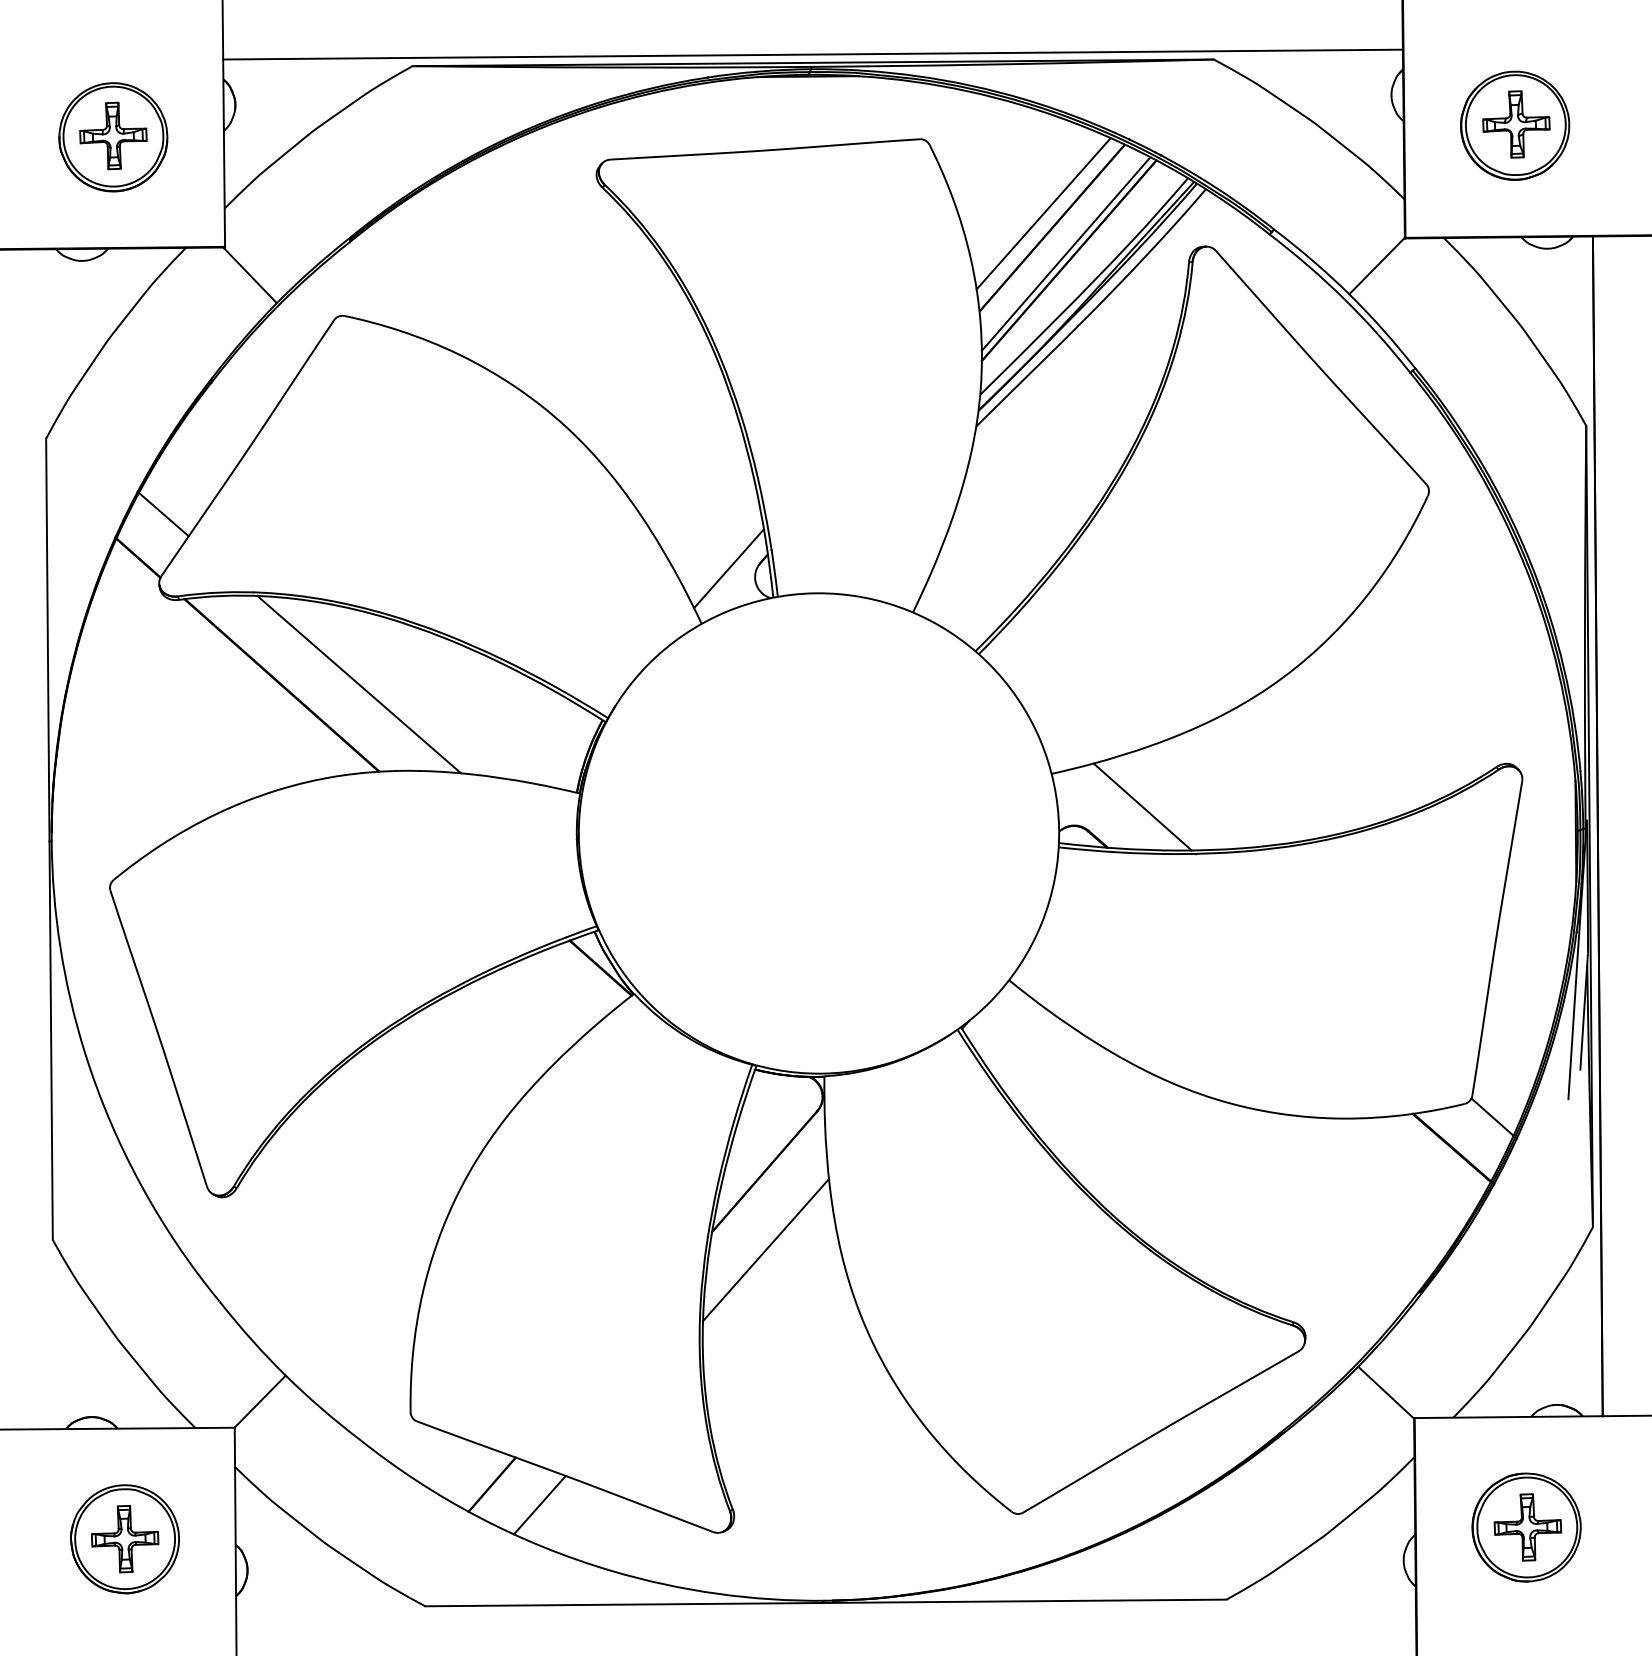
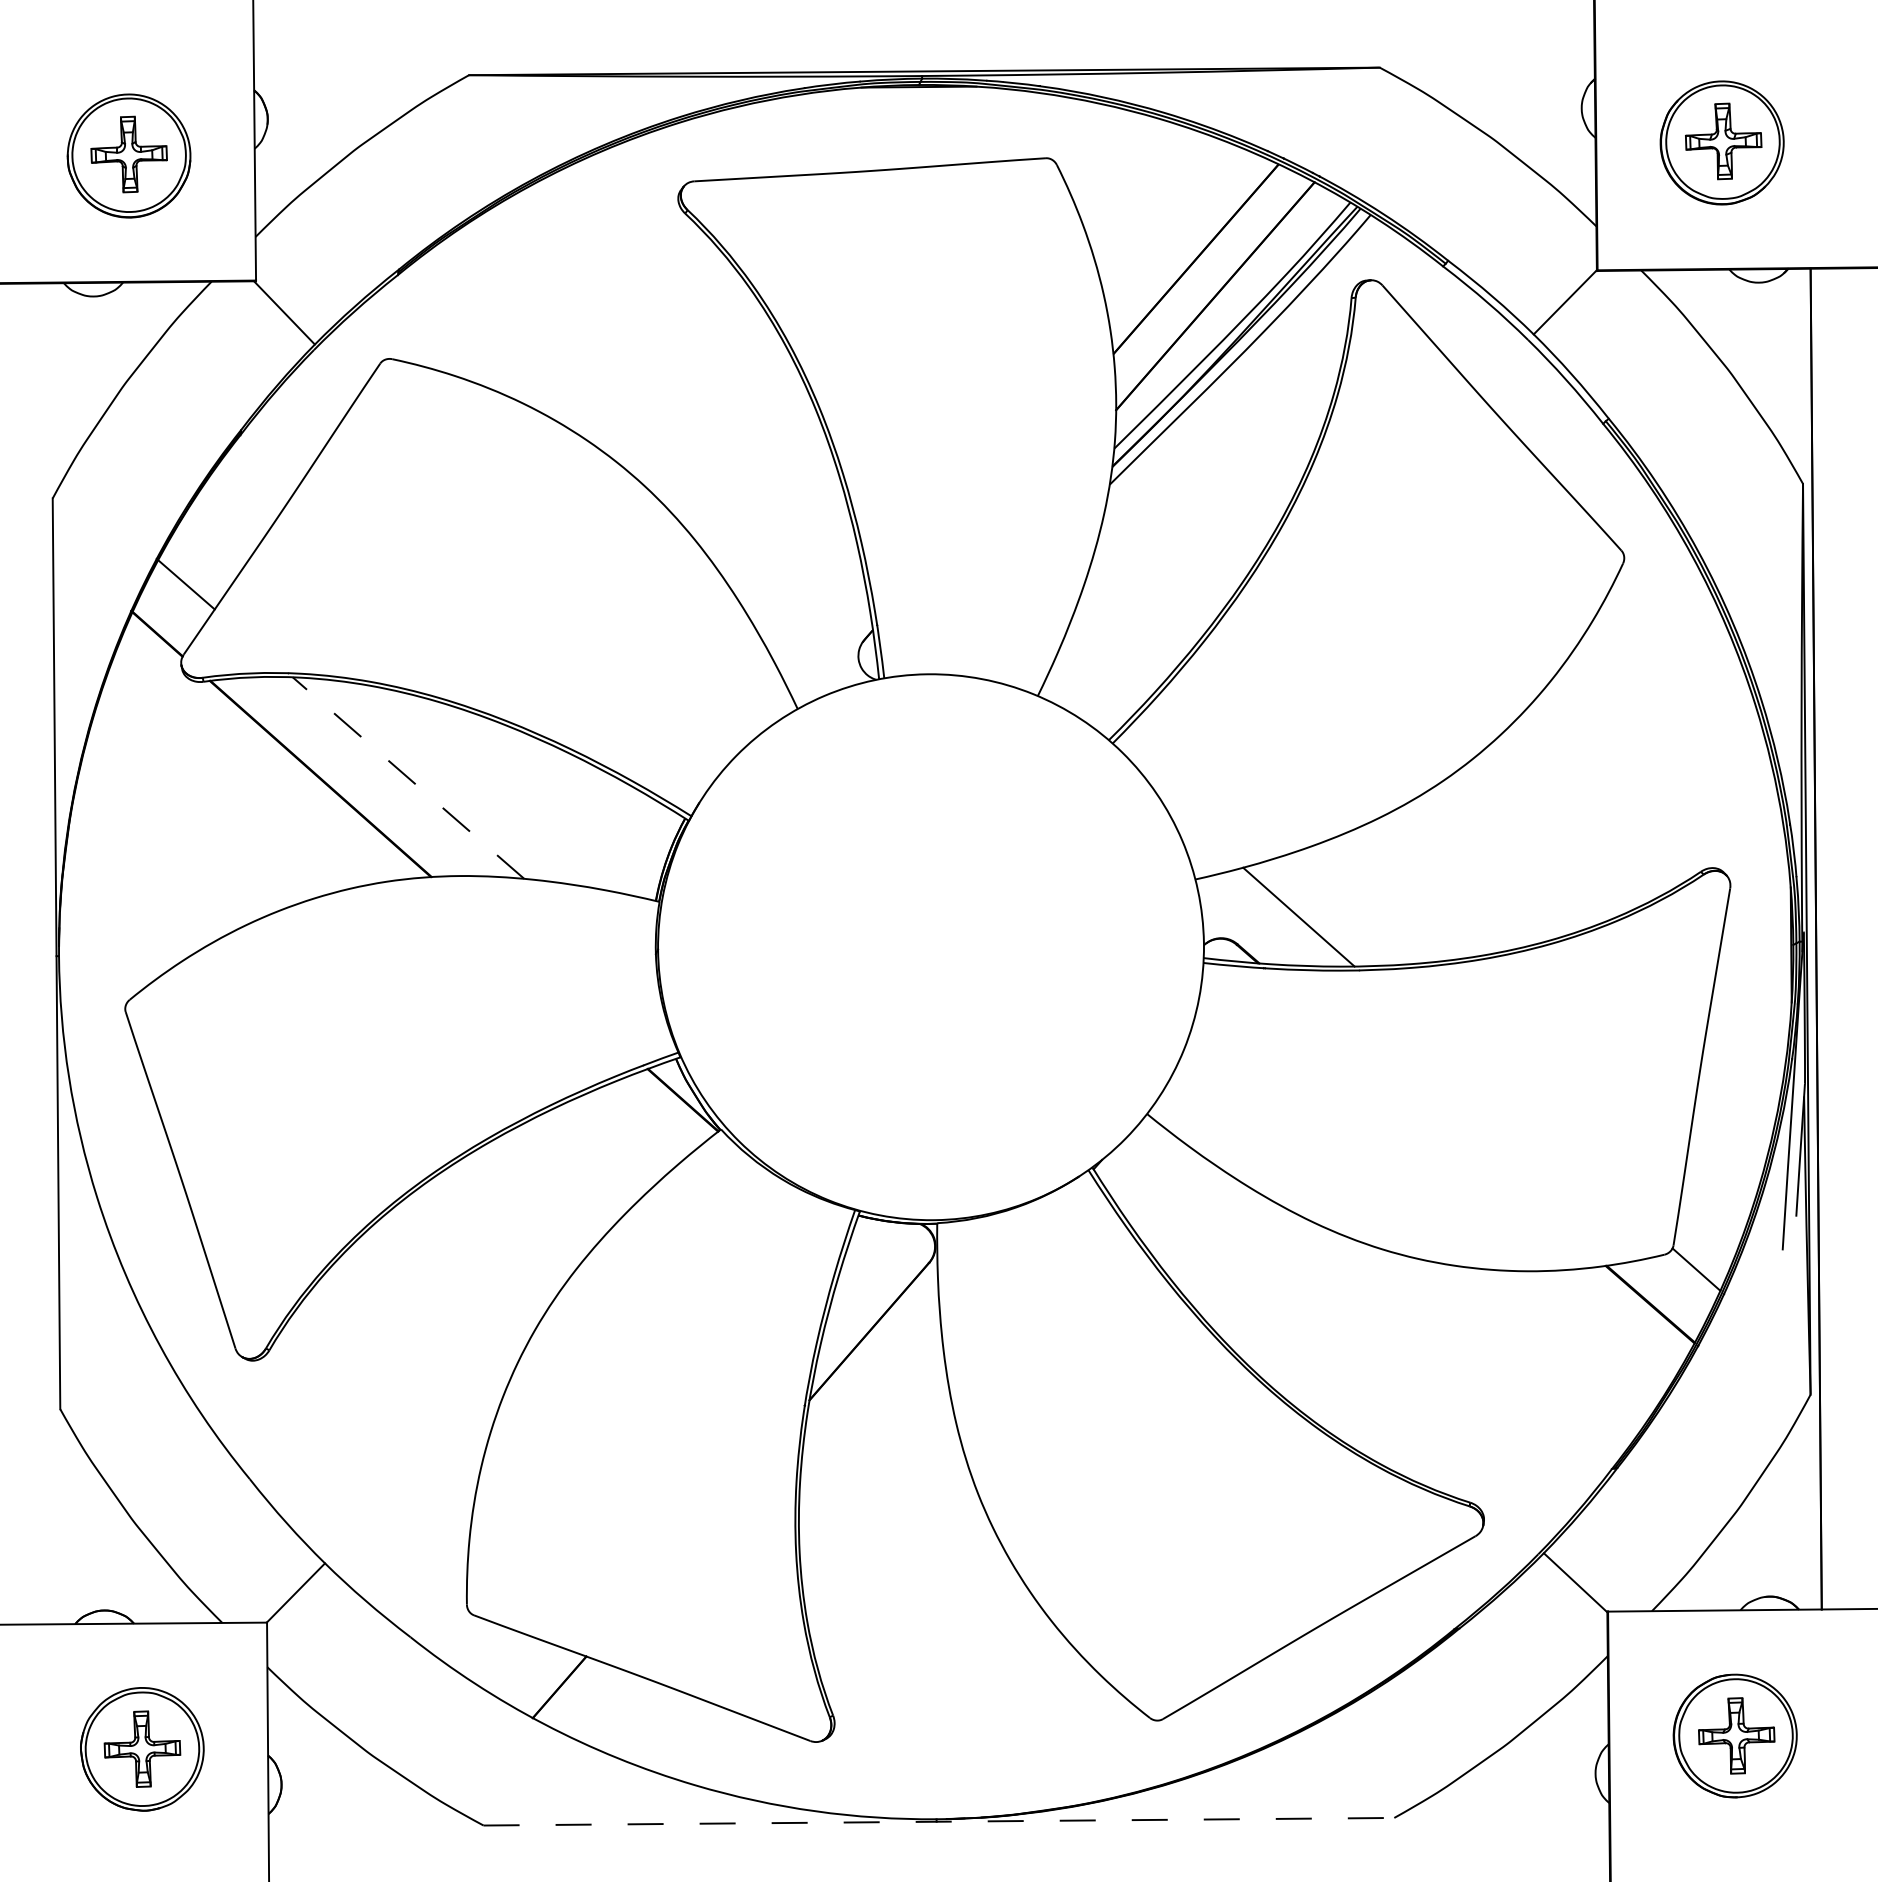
line: (812, 54) -> (923, 61), removed
line: (1043, 213) -> (1186, 242), removed
line: (1065, 253) -> (1211, 288), removed
line: (728, 568) -> (828, 646), removed
line: (359, 684) -> (408, 777), solid -> dashed
line: (765, 1249) -> (870, 1420), removed
line: (539, 1505) -> (613, 1710), removed
line: (826, 1602) -> (939, 1821), solid -> dashed

